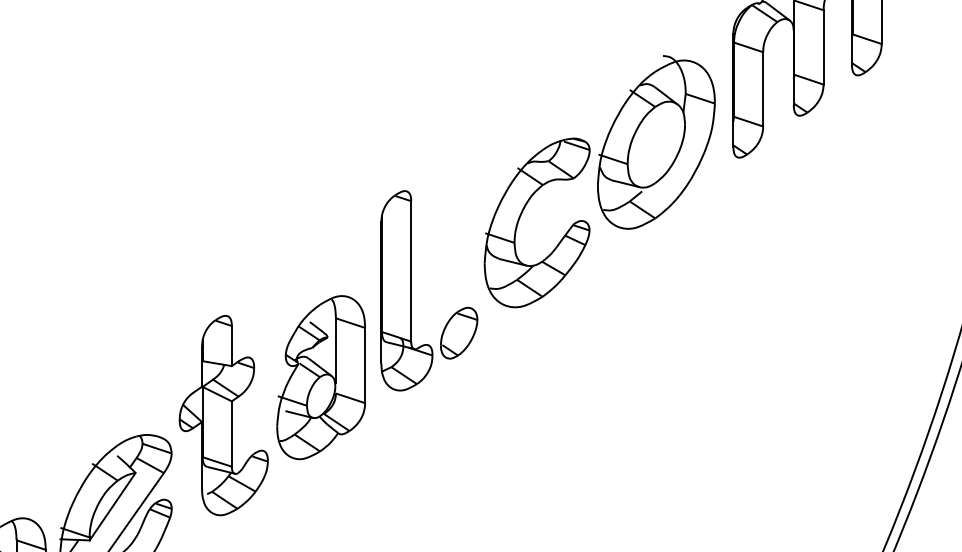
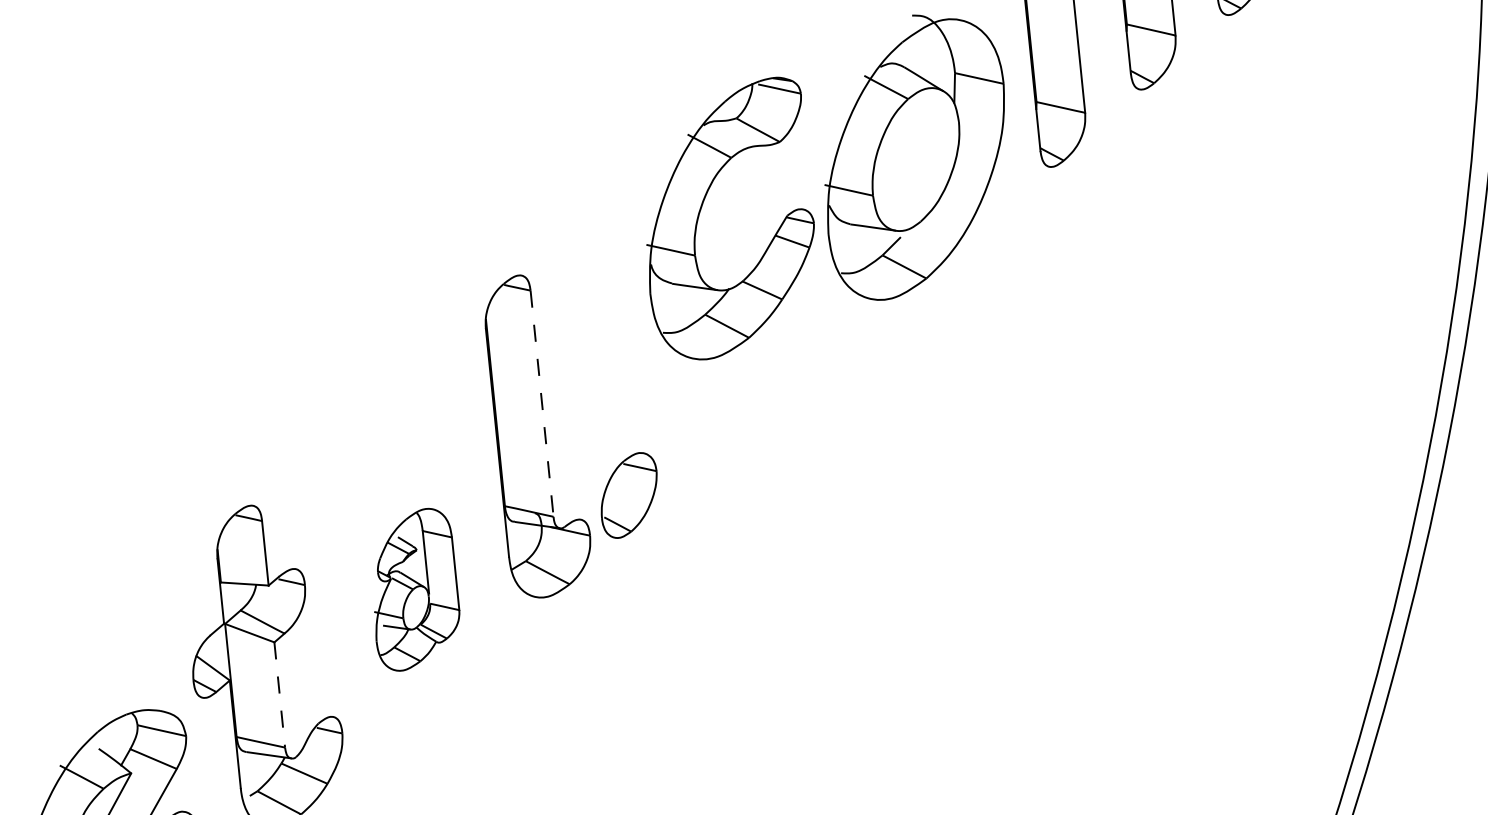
part: (520, 218) -> (700, 215), moved
line: (411, 271) -> (542, 403), solid -> dashed
part: (320, 377) -> (413, 589), size x0.6
line: (231, 434) -> (279, 695), solid -> dashed

